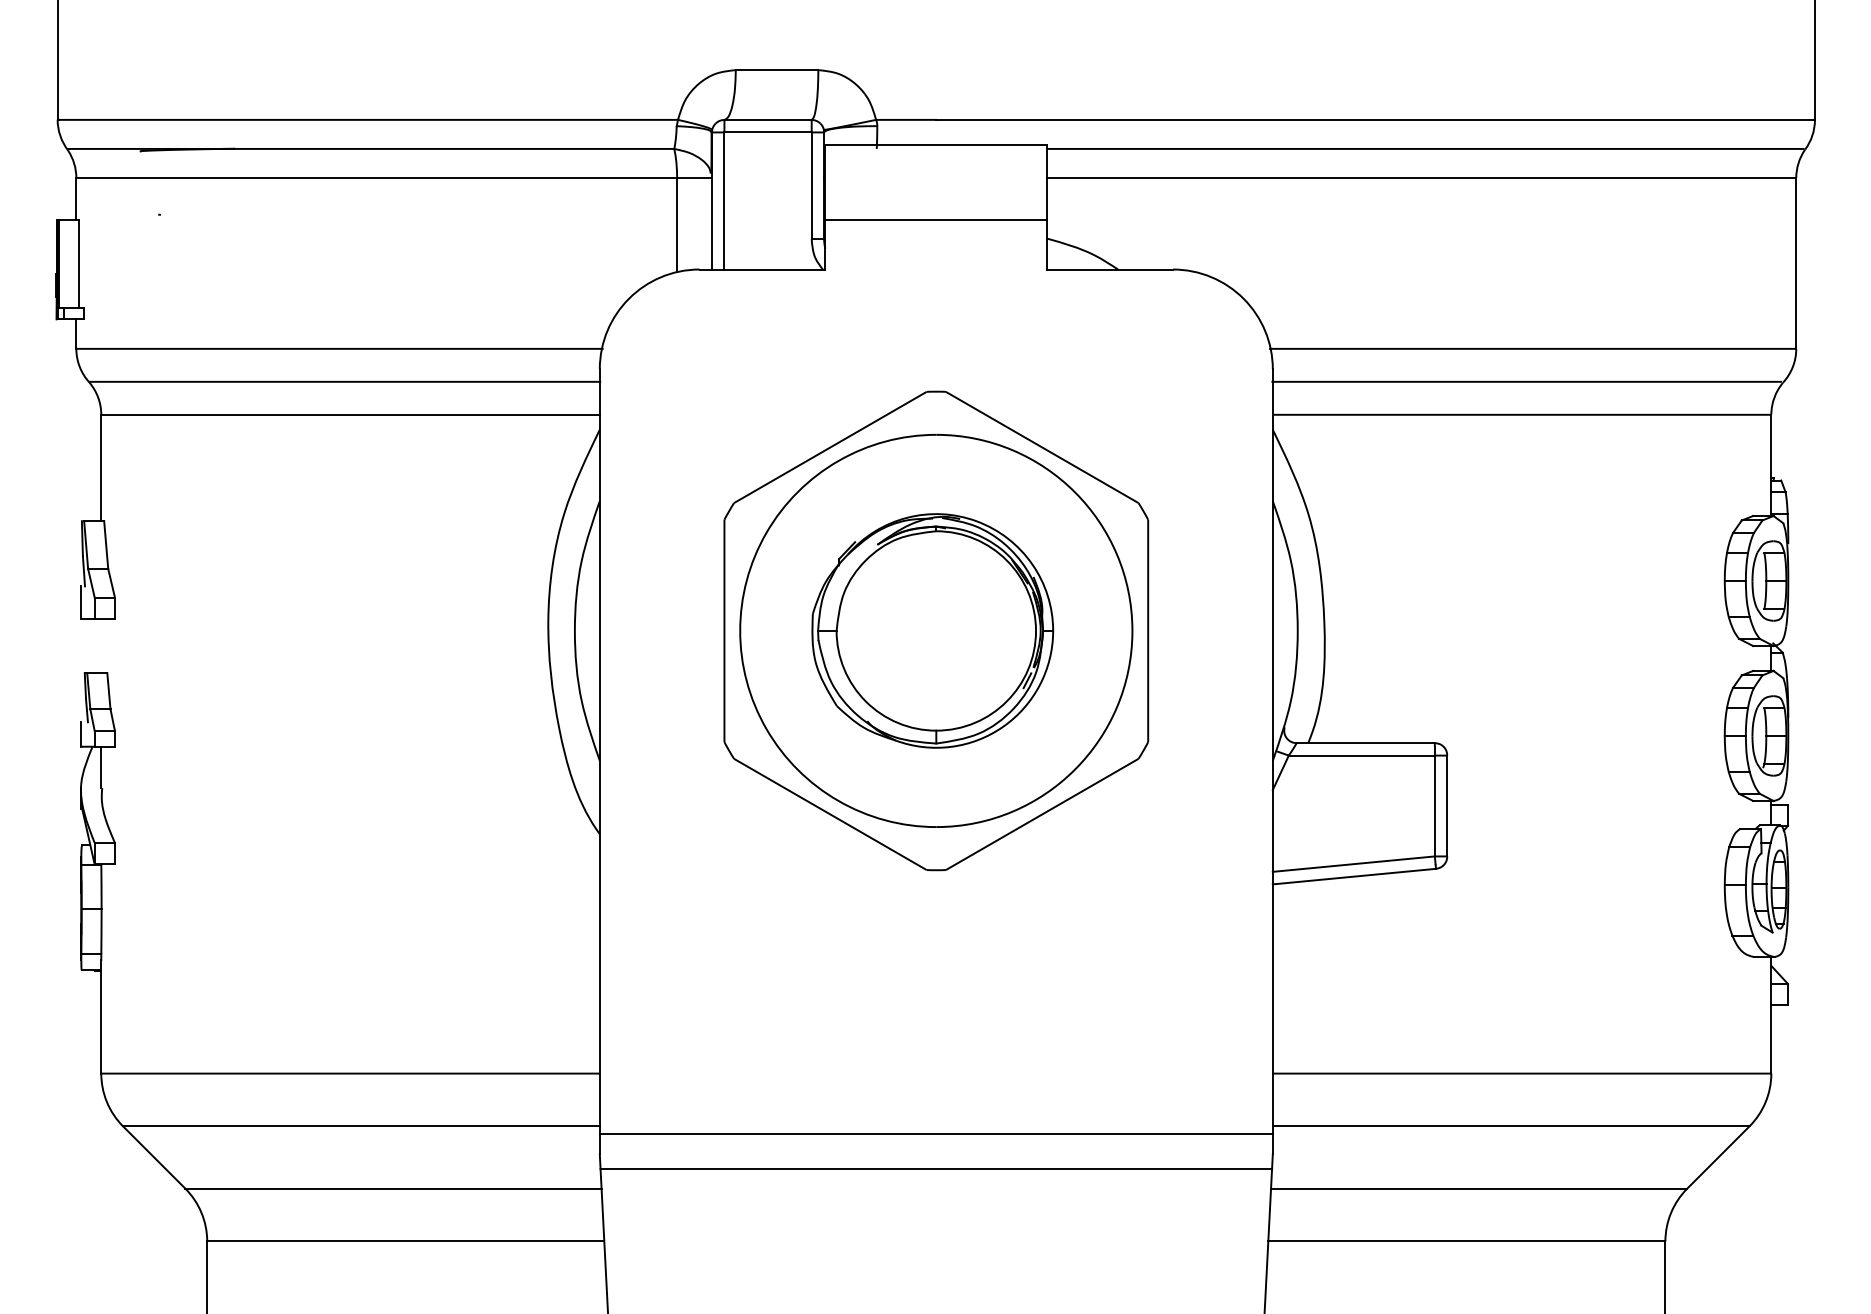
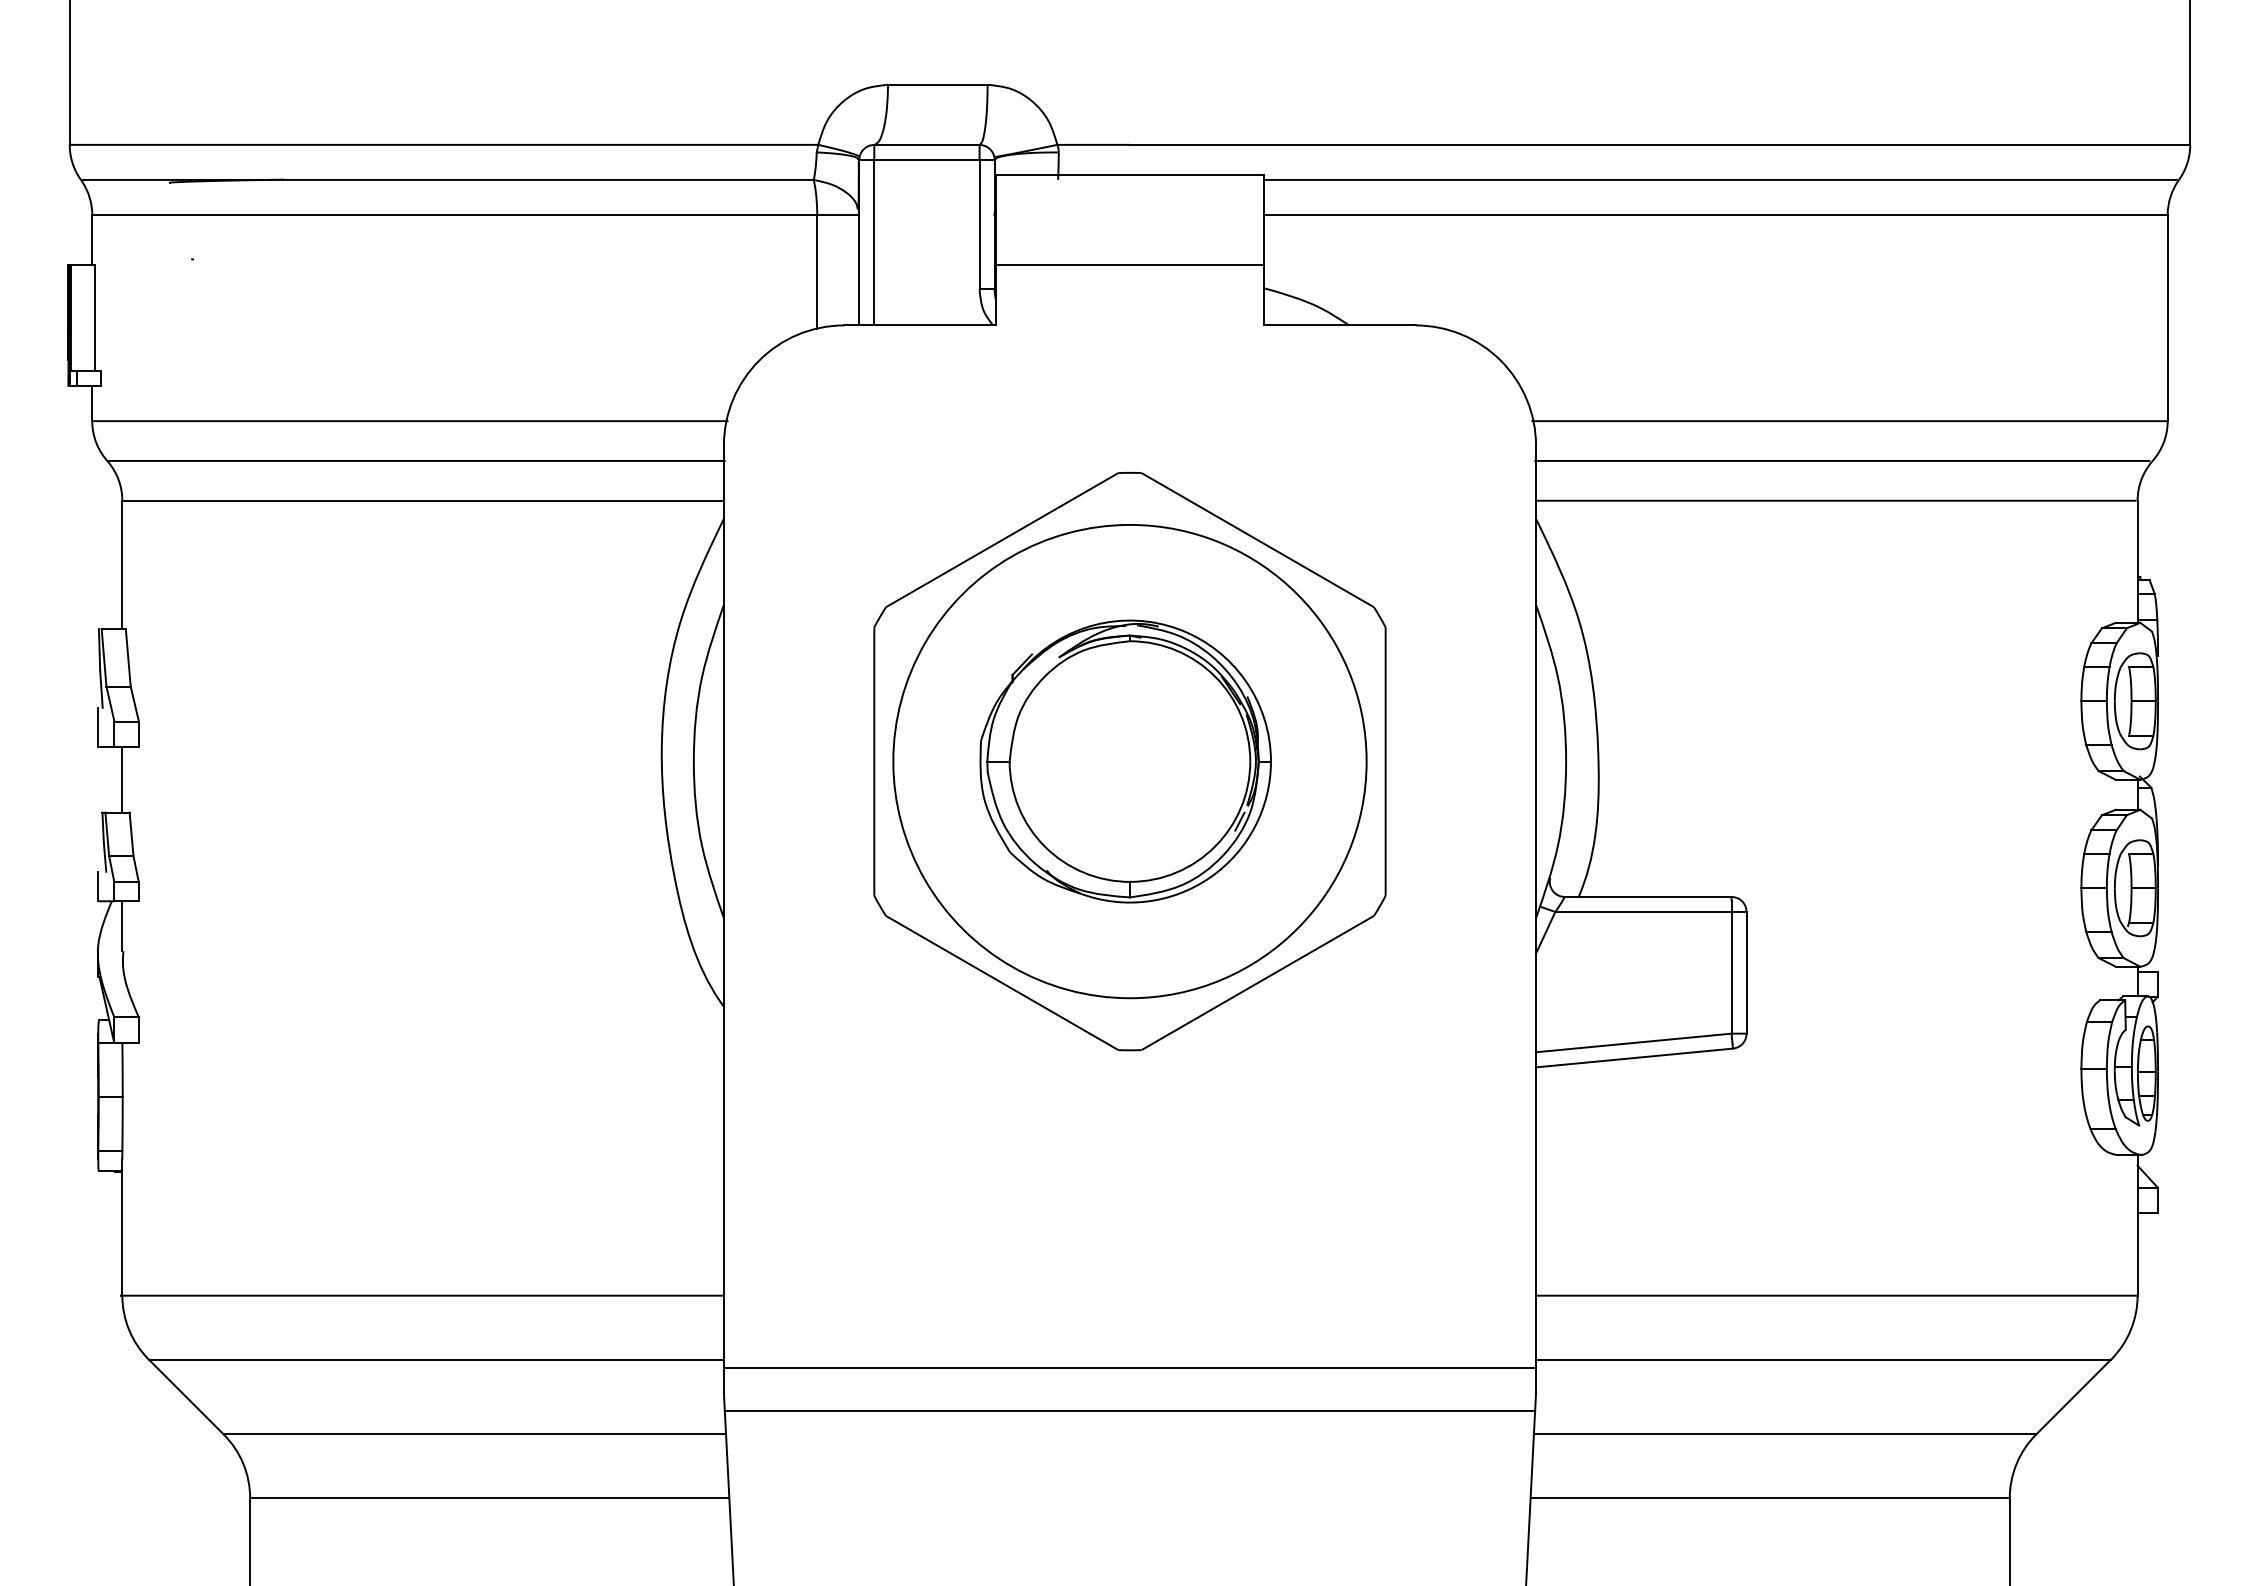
line: (101, 645) -> (122, 779), added

